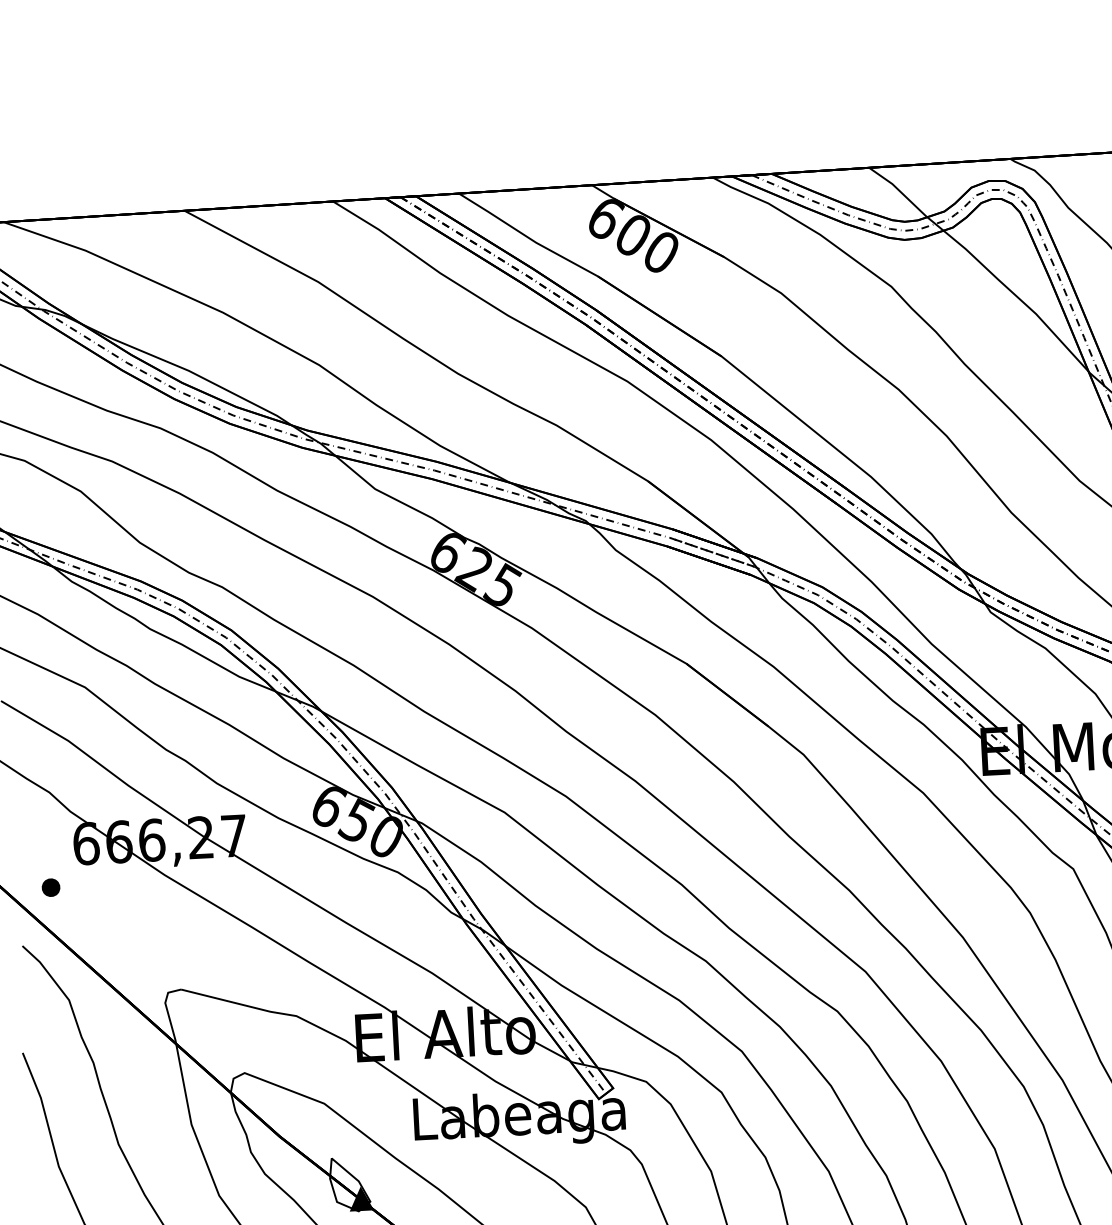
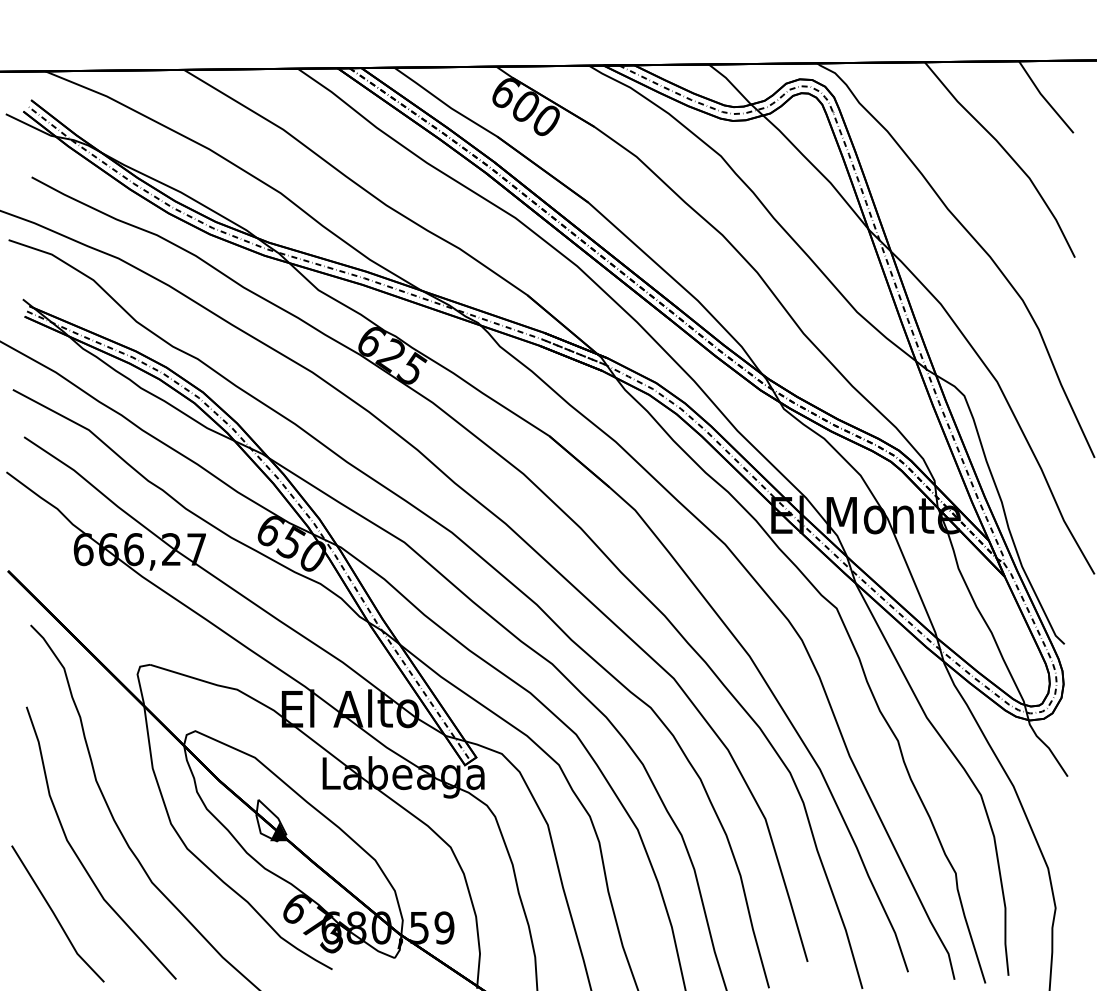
part: (50, 887) -> (54, 581), removed

